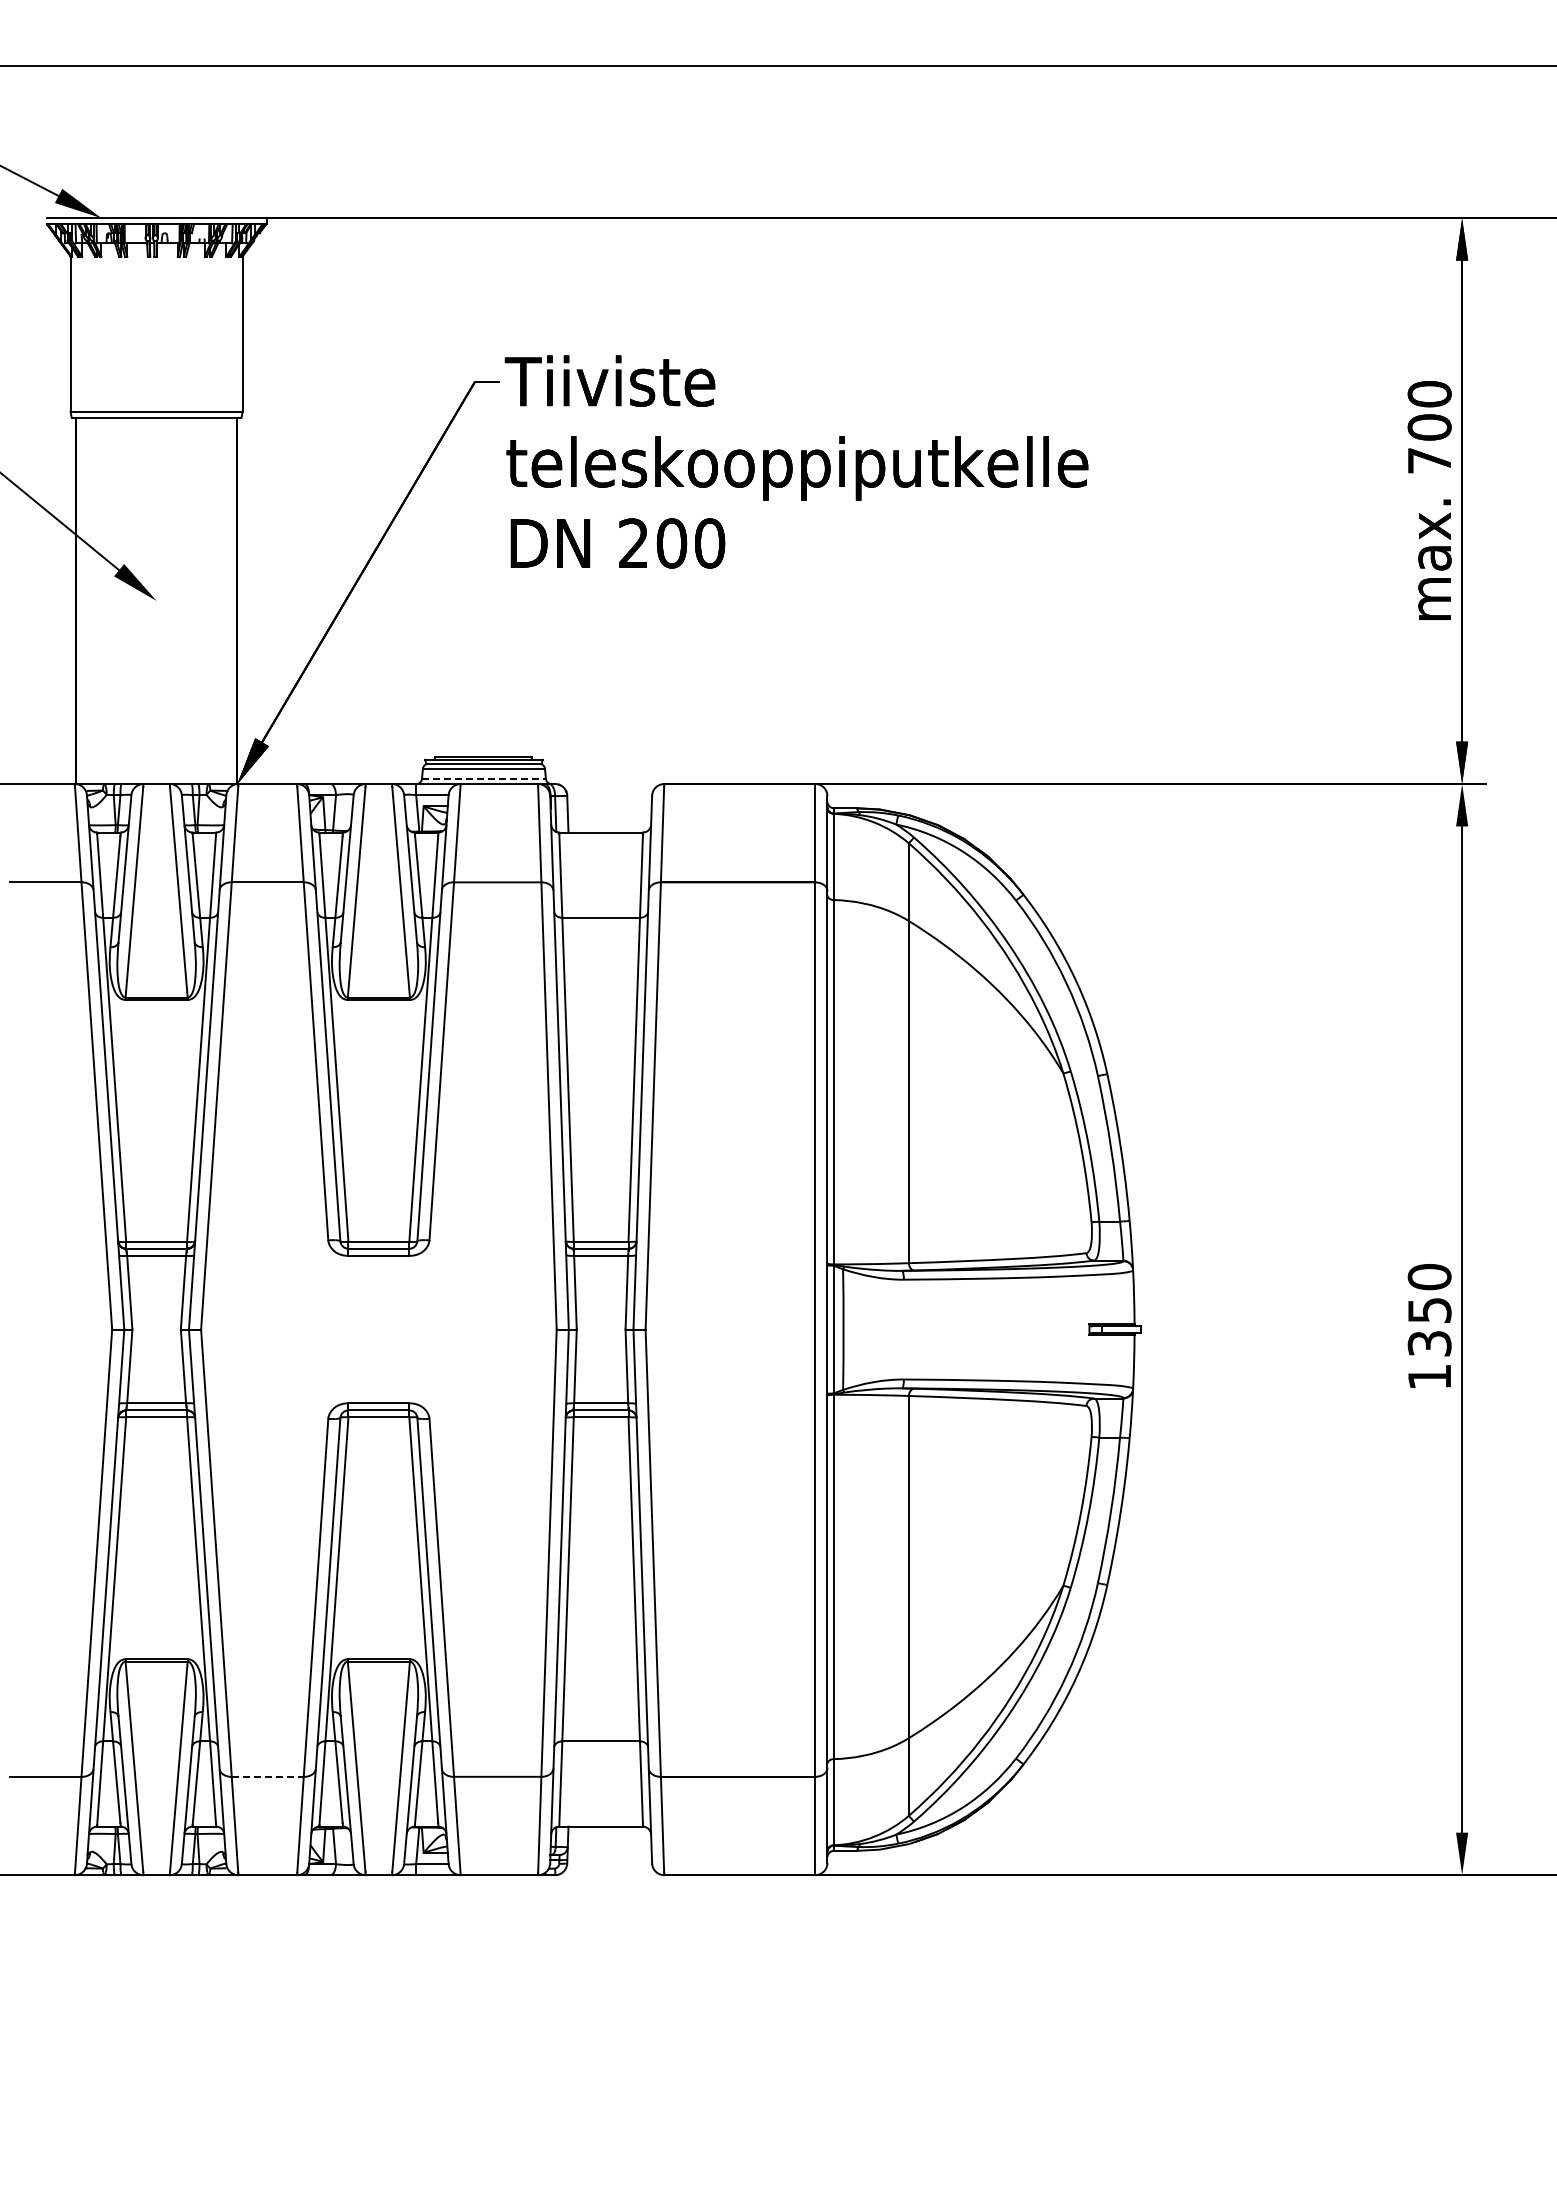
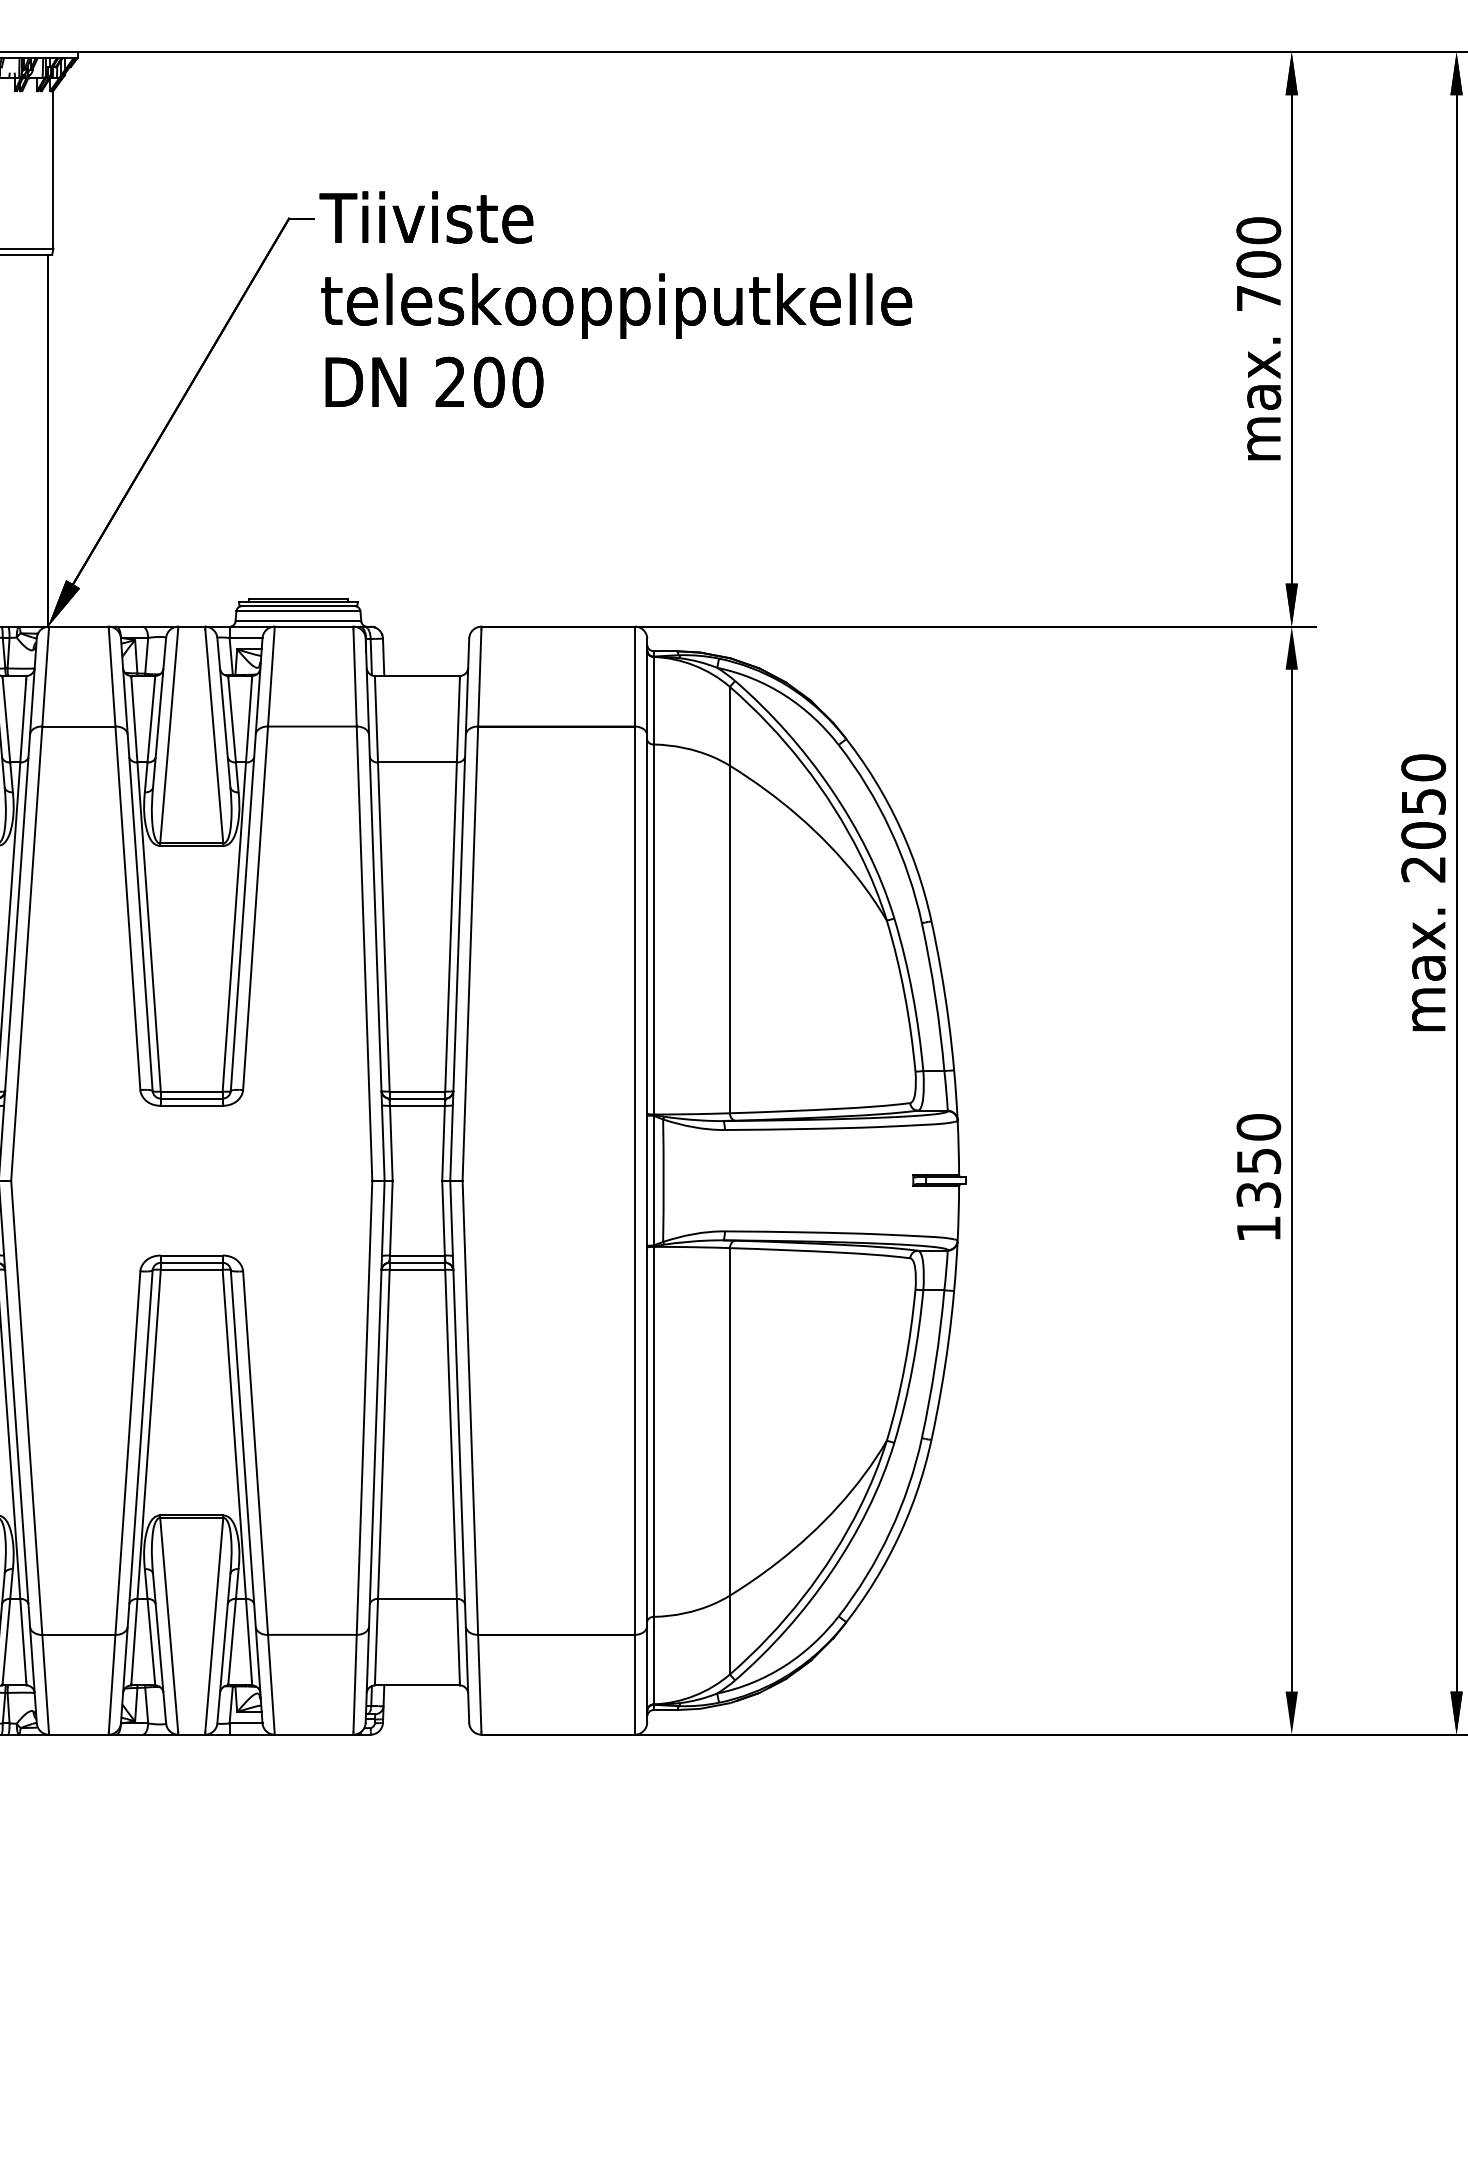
line: (483, 778) -> (297, 621), dashed -> solid
line: (267, 1776) -> (78, 1634), dashed -> solid

